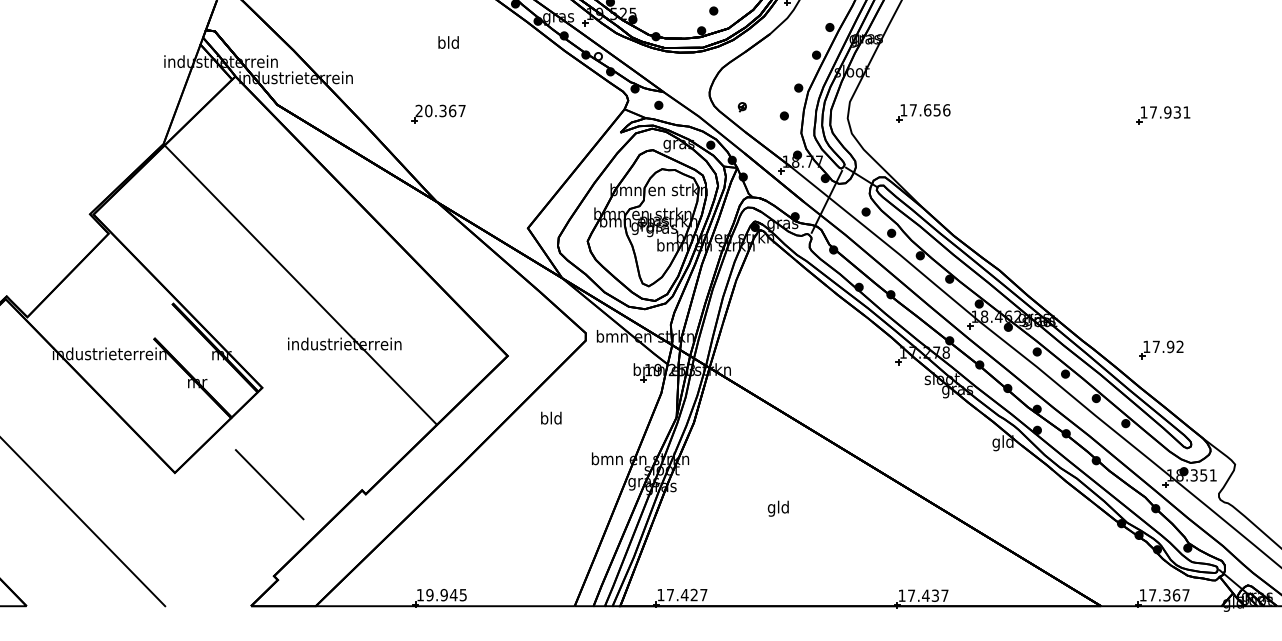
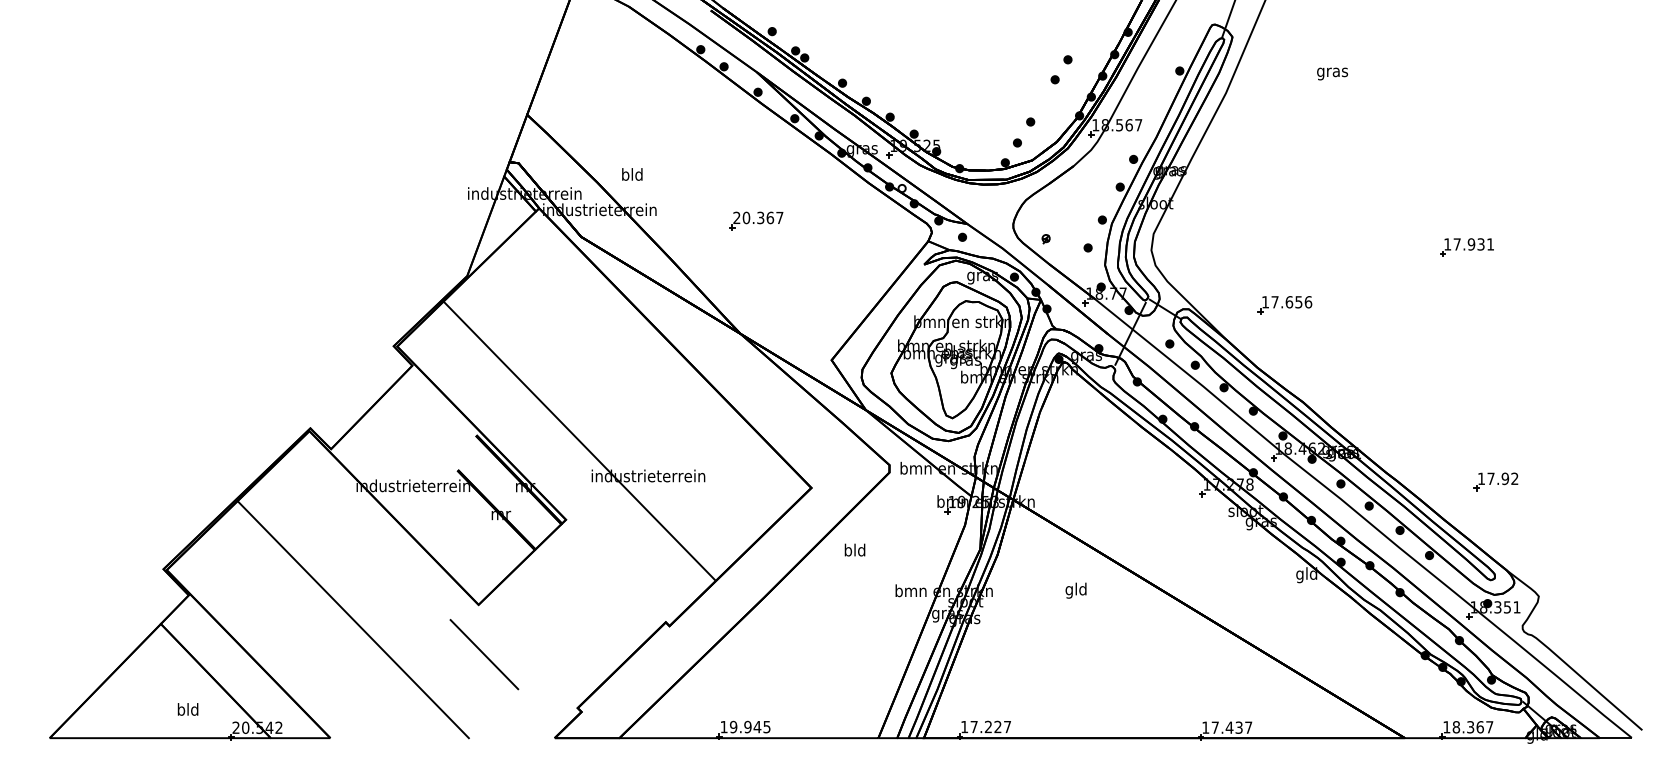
text: (448, 42) -> (632, 174), moved
part: (438, 113) -> (756, 220), moved
part: (922, 113) -> (1284, 305), moved
line: (300, 284) -> (579, 440), moved
part: (1160, 349) -> (1495, 481), moved
line: (269, 484) -> (484, 654), moved
text: (777, 508) -> (1075, 590), moved
text: (684, 594) -> (988, 726), 17.427 -> 17.227
text: (1152, 595) -> (1456, 727), 17.367 -> 18.367

